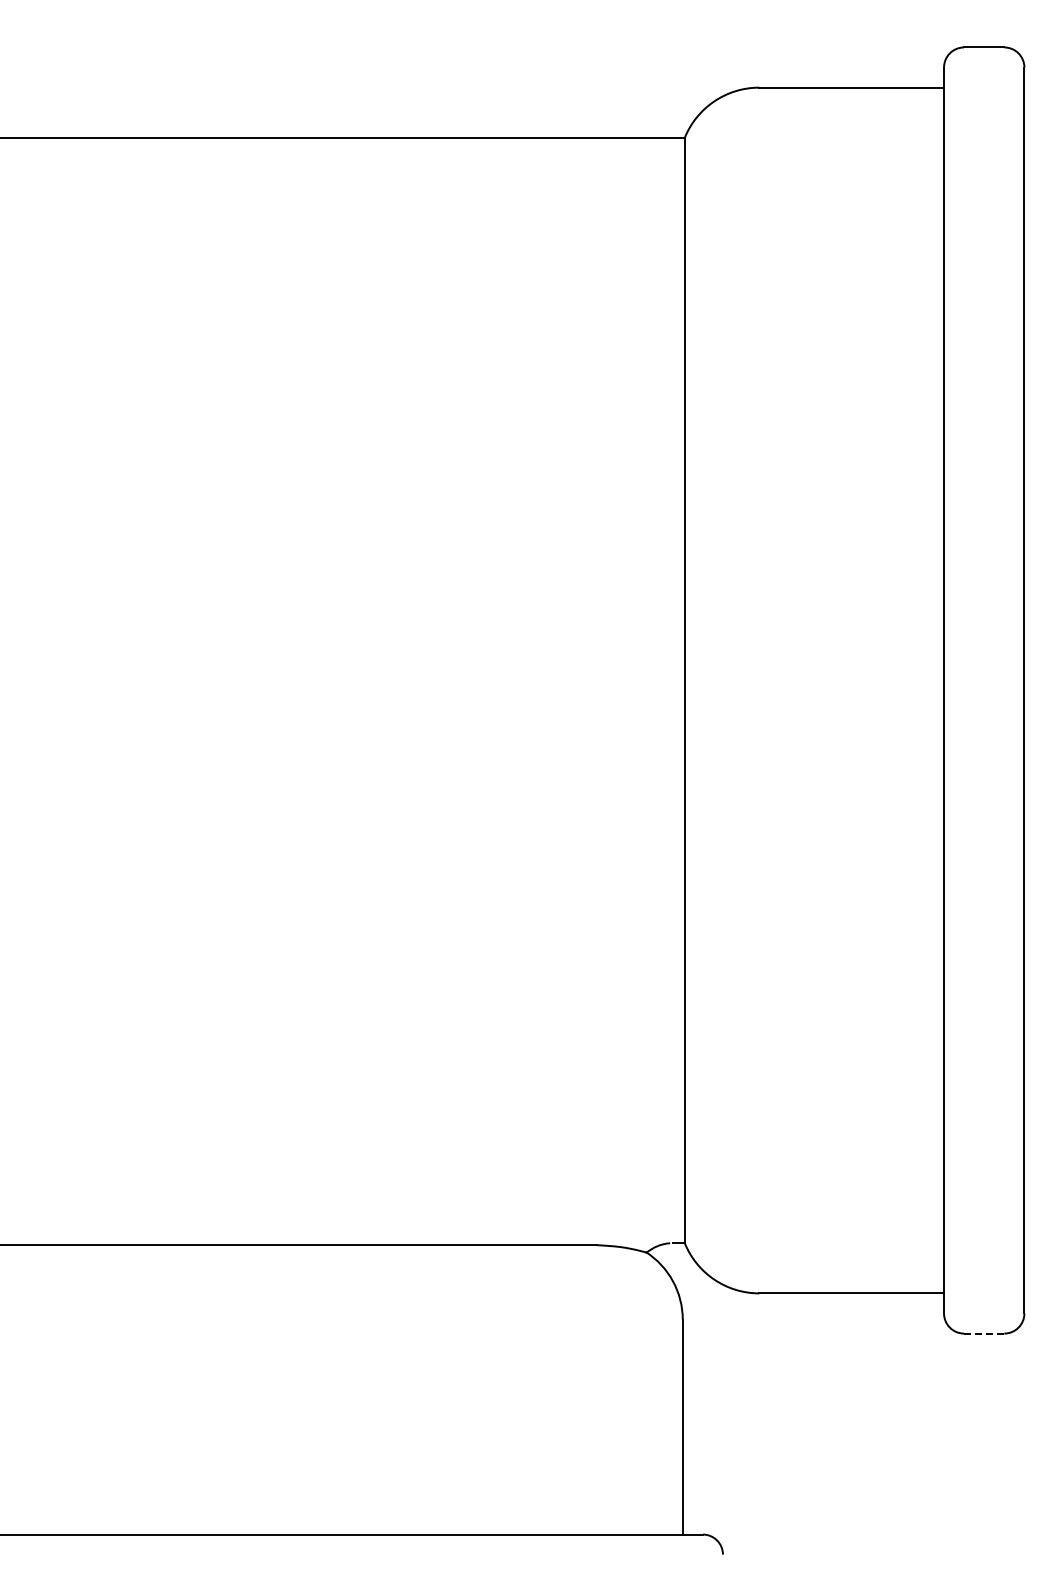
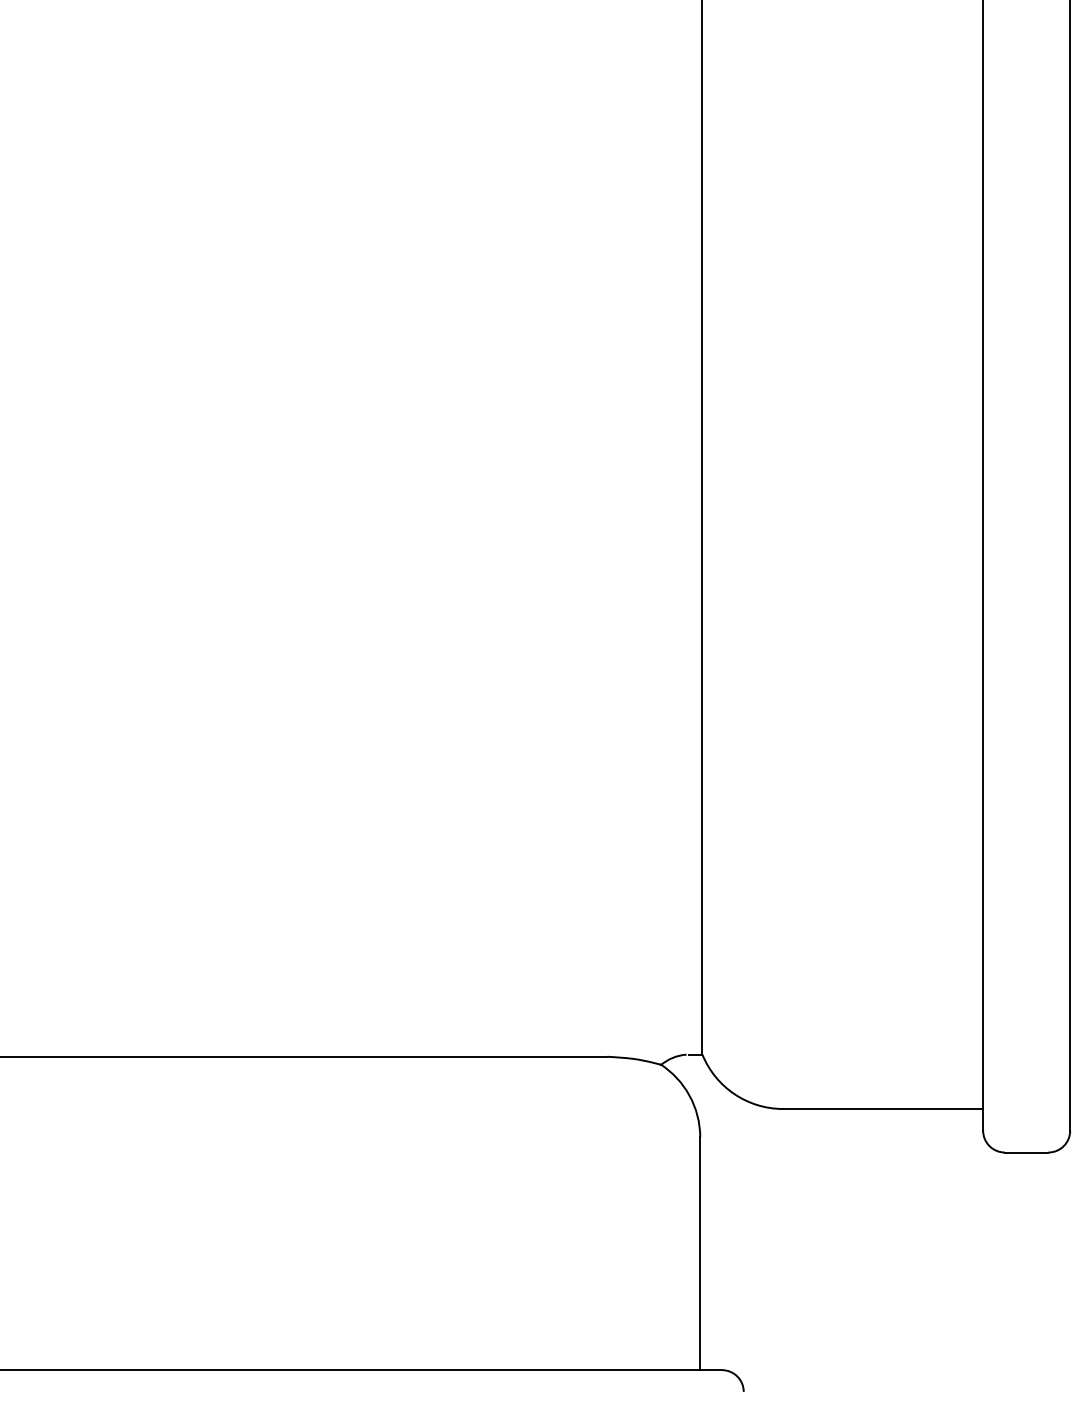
line: (984, 1333) -> (1026, 1152), dashed -> solid

